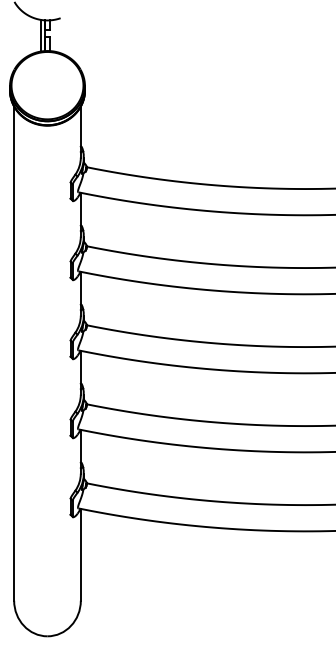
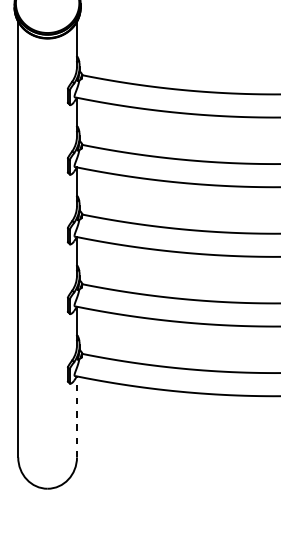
line: (80, 554) -> (76, 416), solid -> dashed

